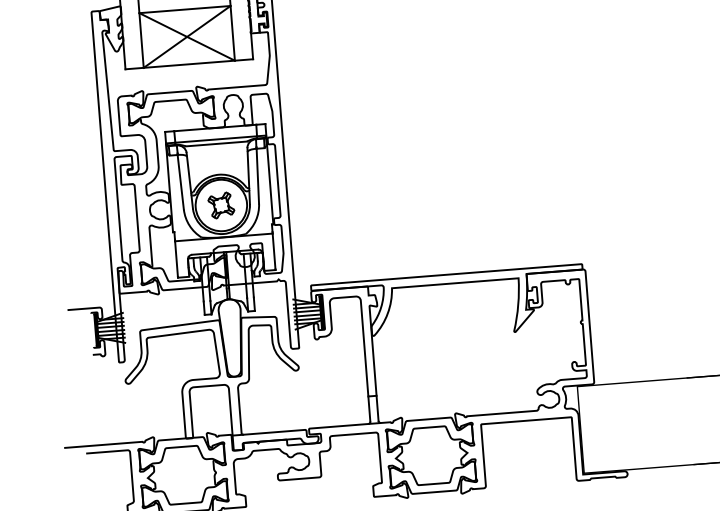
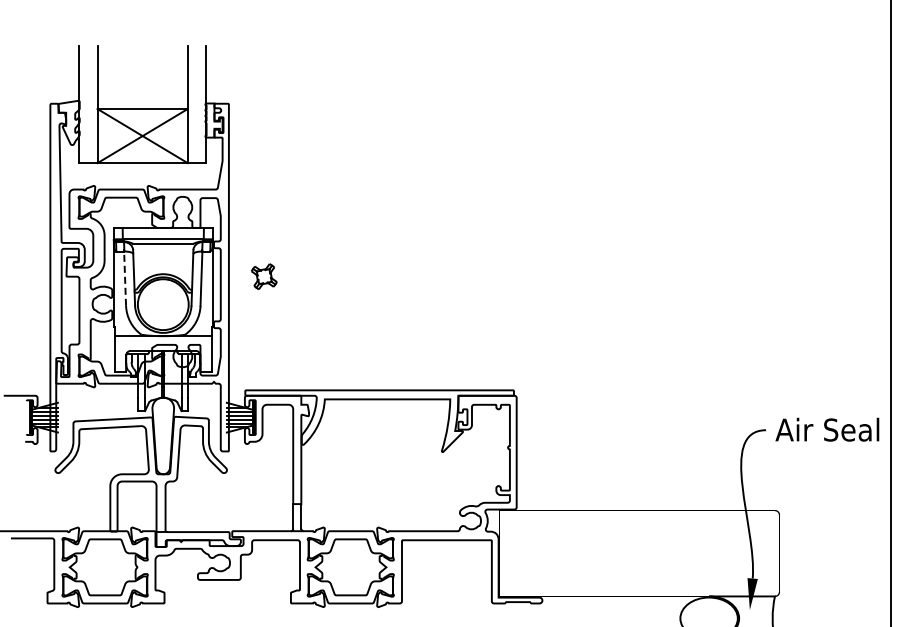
line: (181, 182) -> (125, 278), solid -> dashed
part: (221, 205) -> (264, 276), moved

